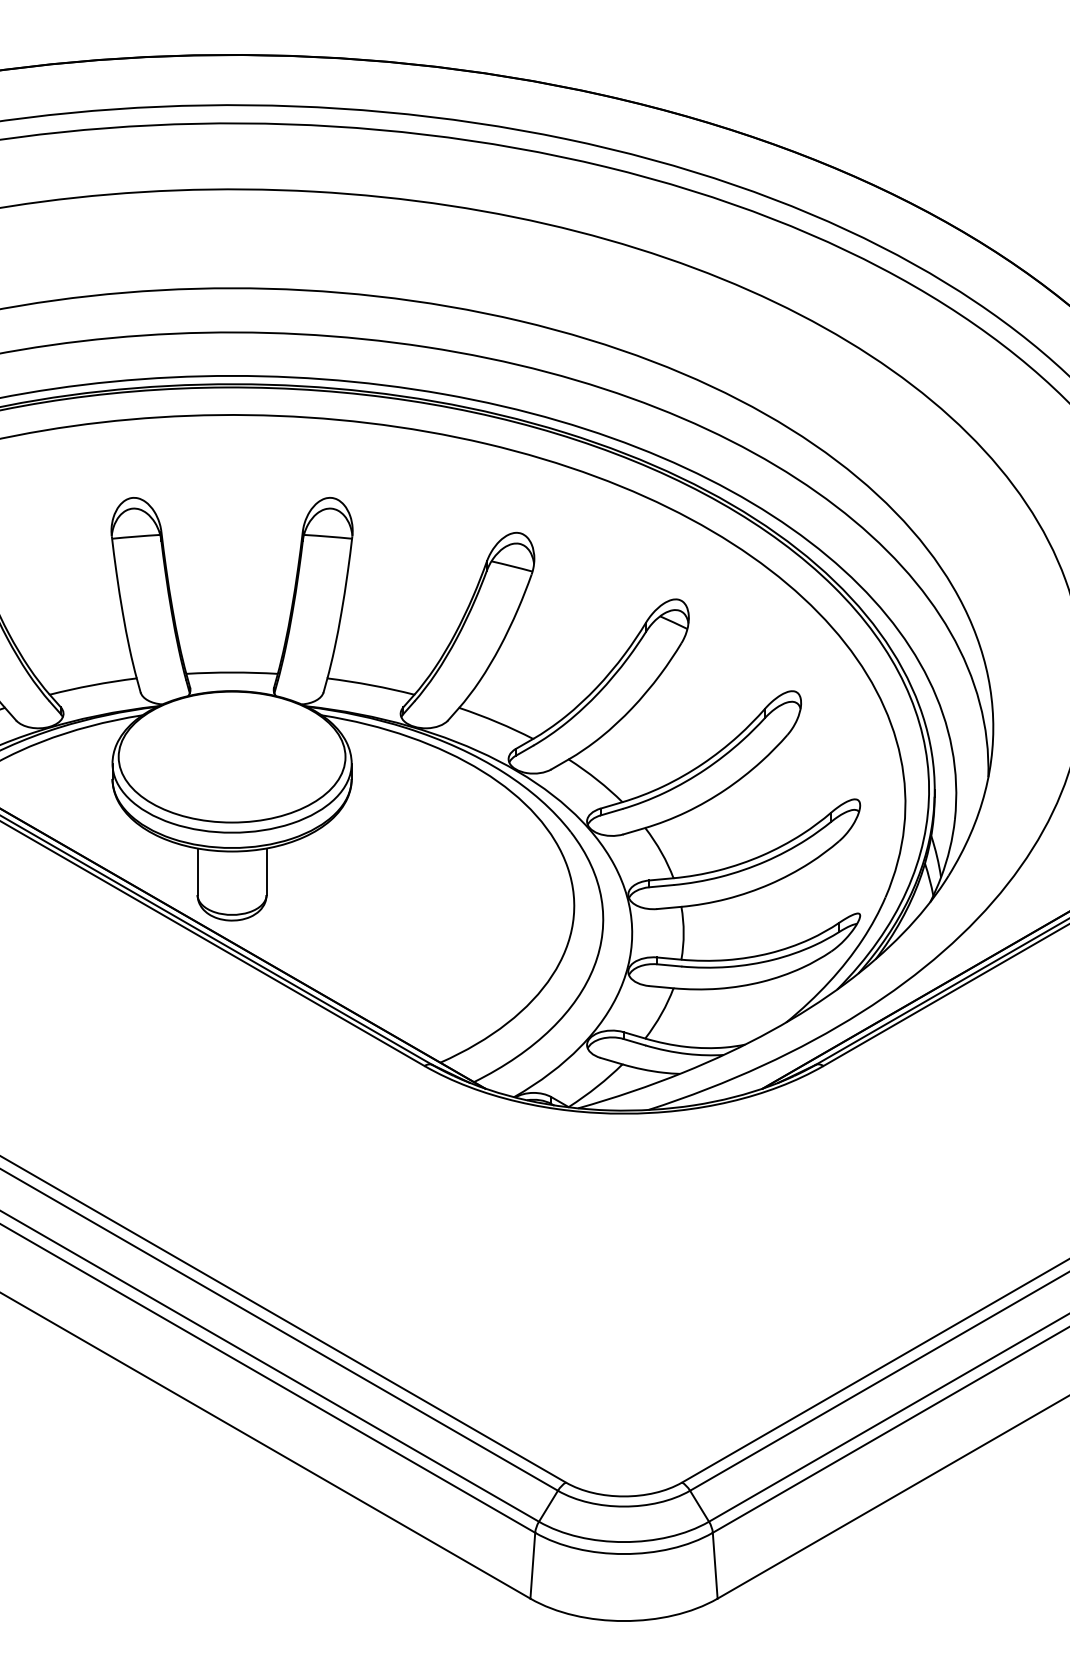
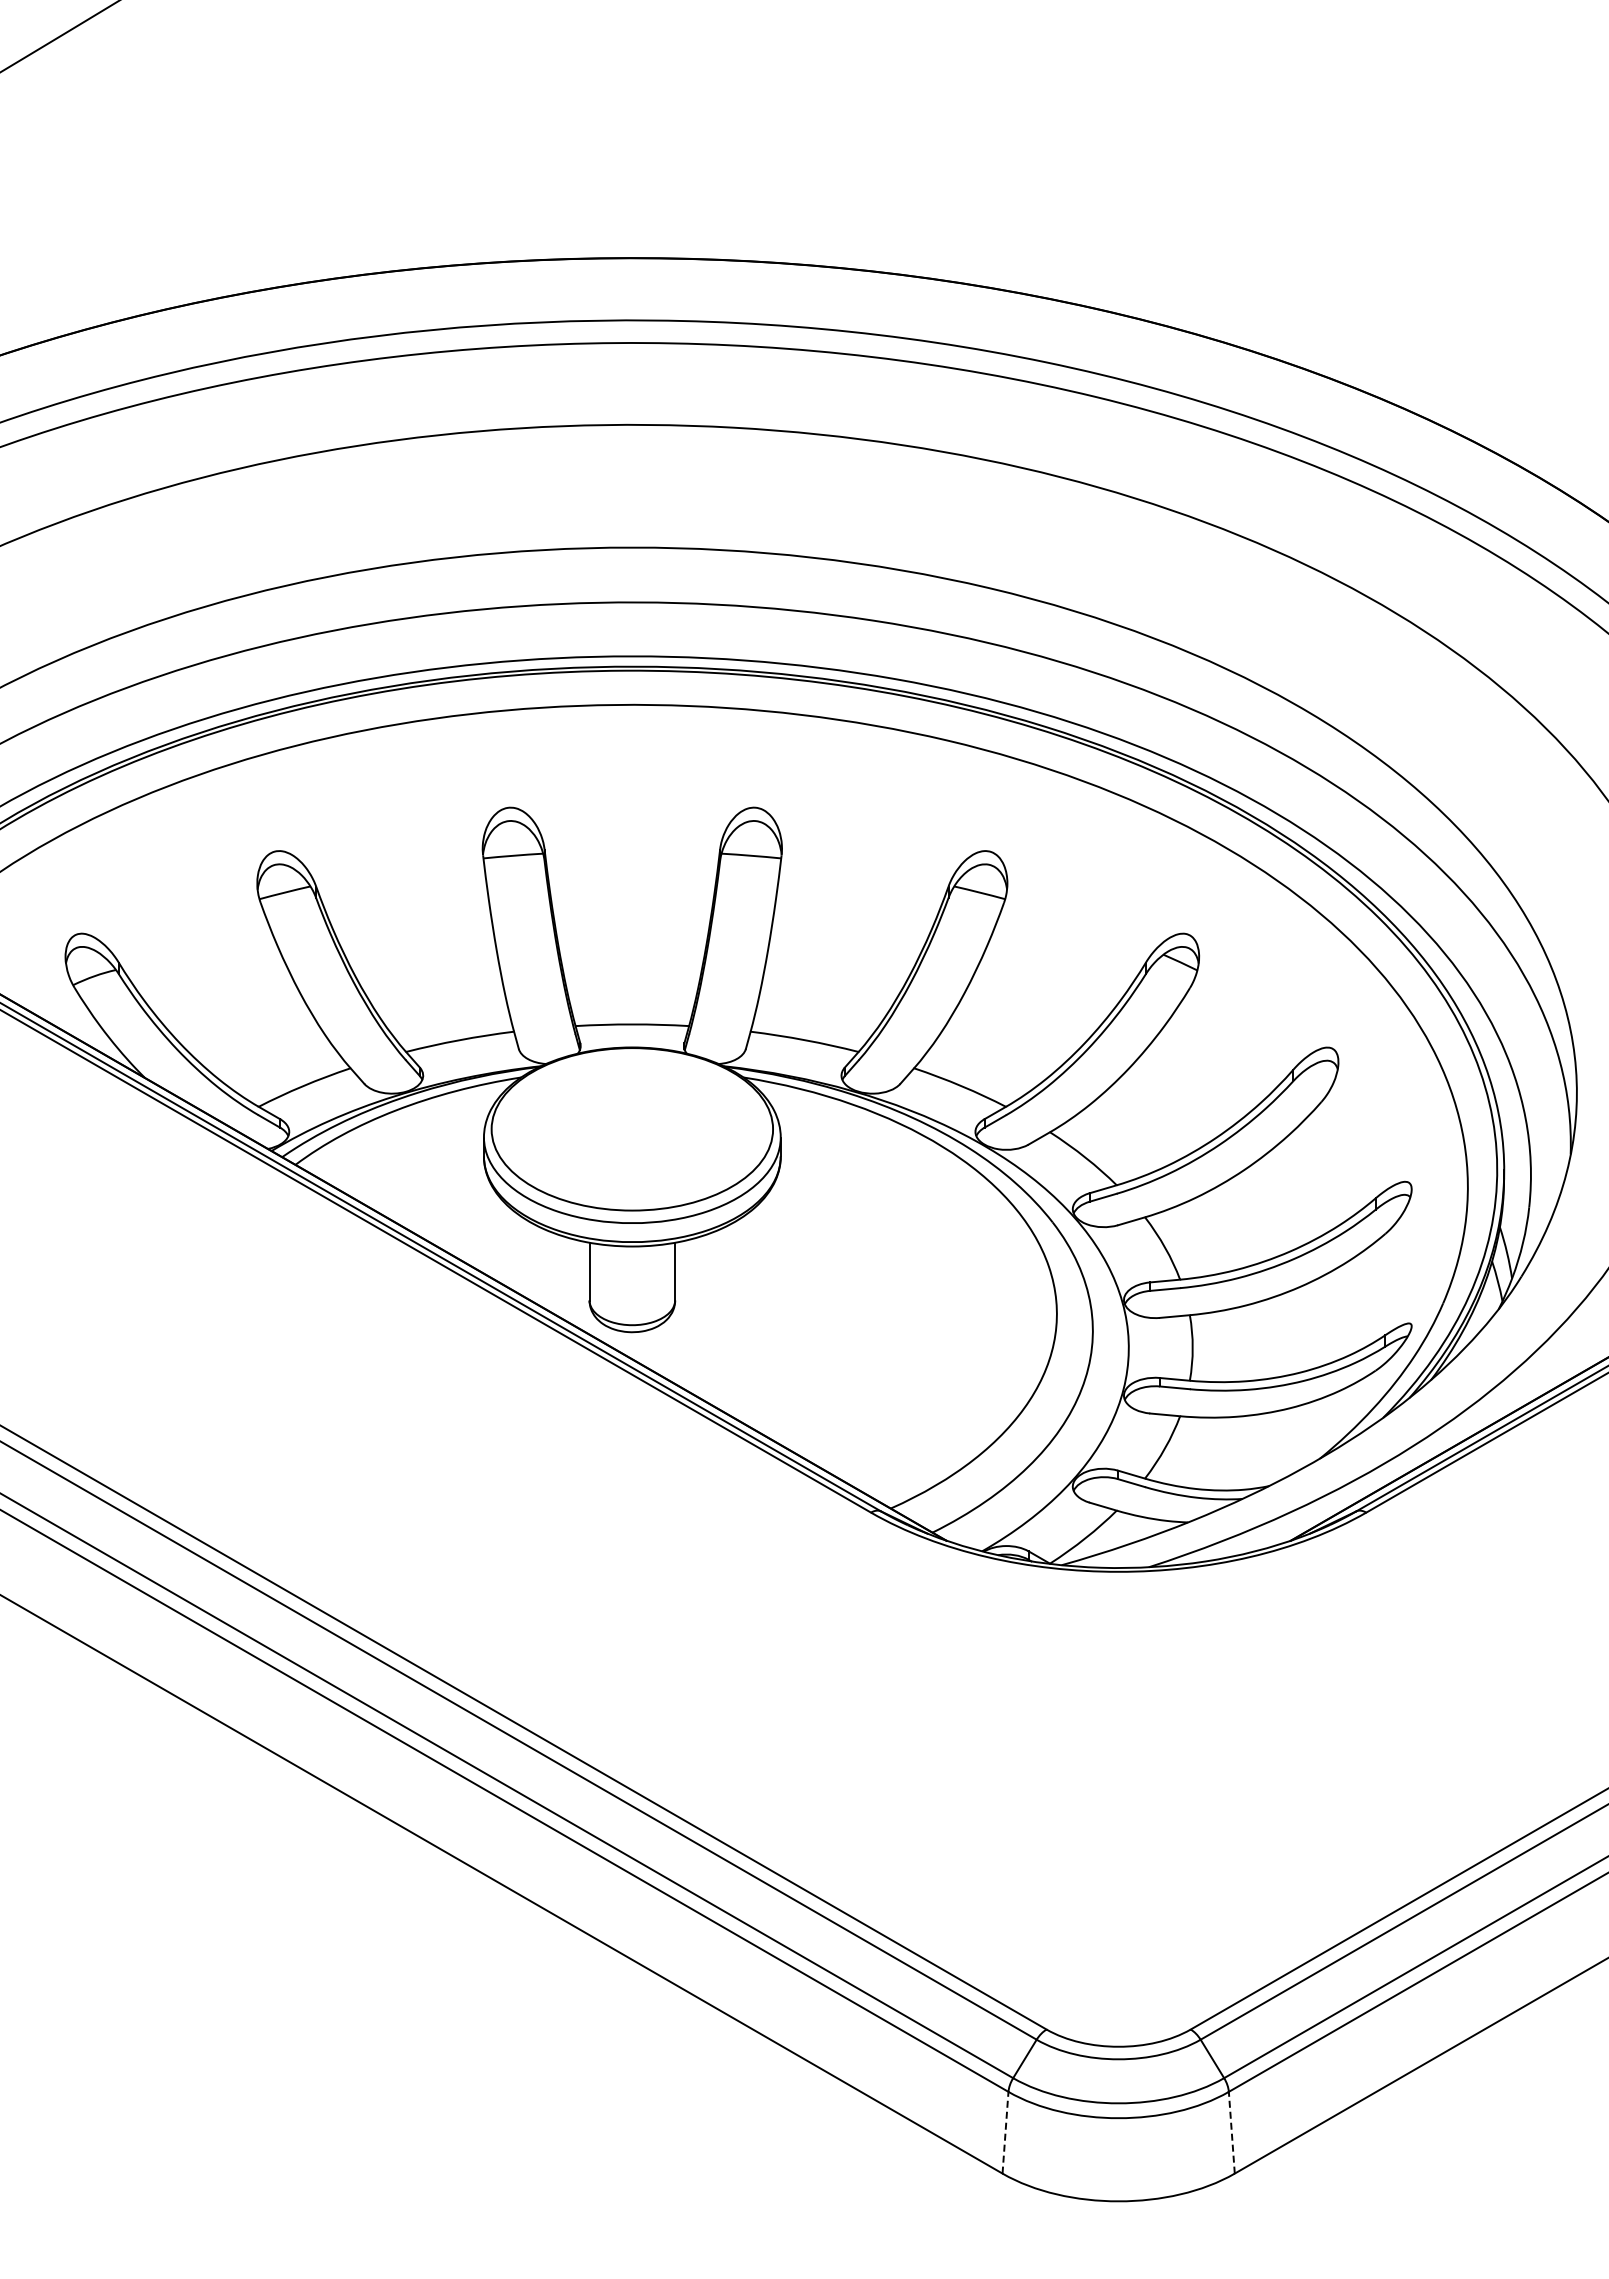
line: (532, 1565) -> (1005, 2132), solid -> dashed
line: (714, 1565) -> (1231, 2132), solid -> dashed

